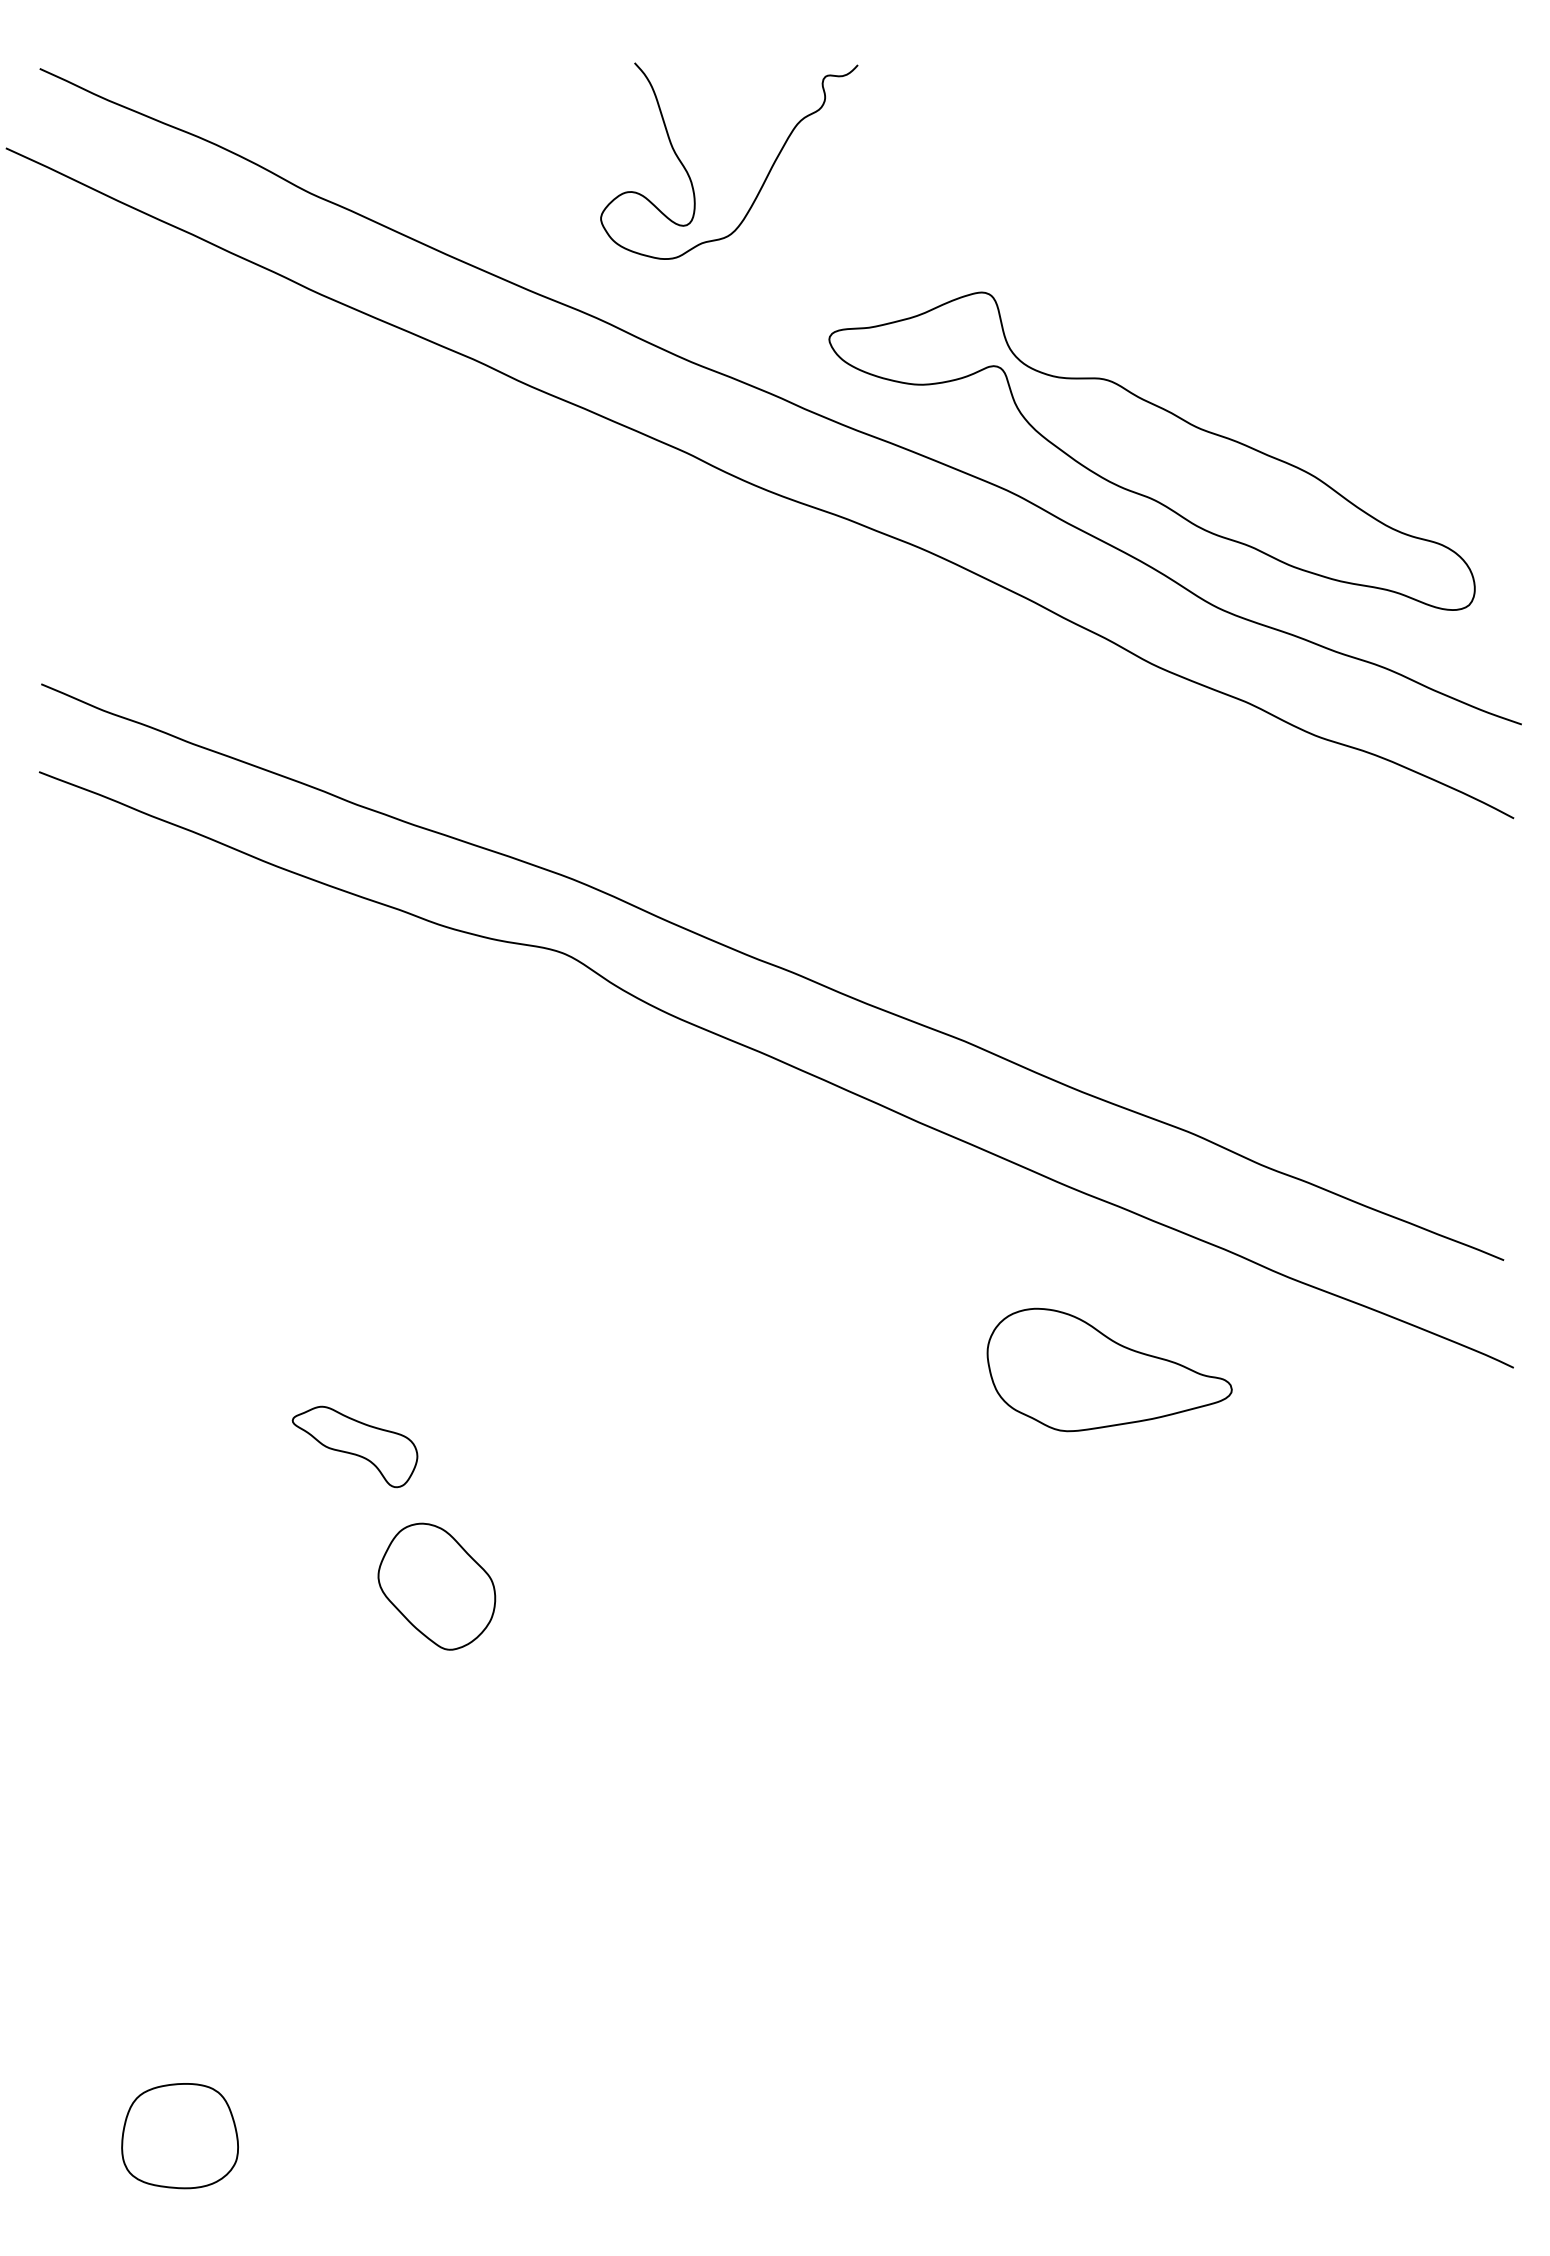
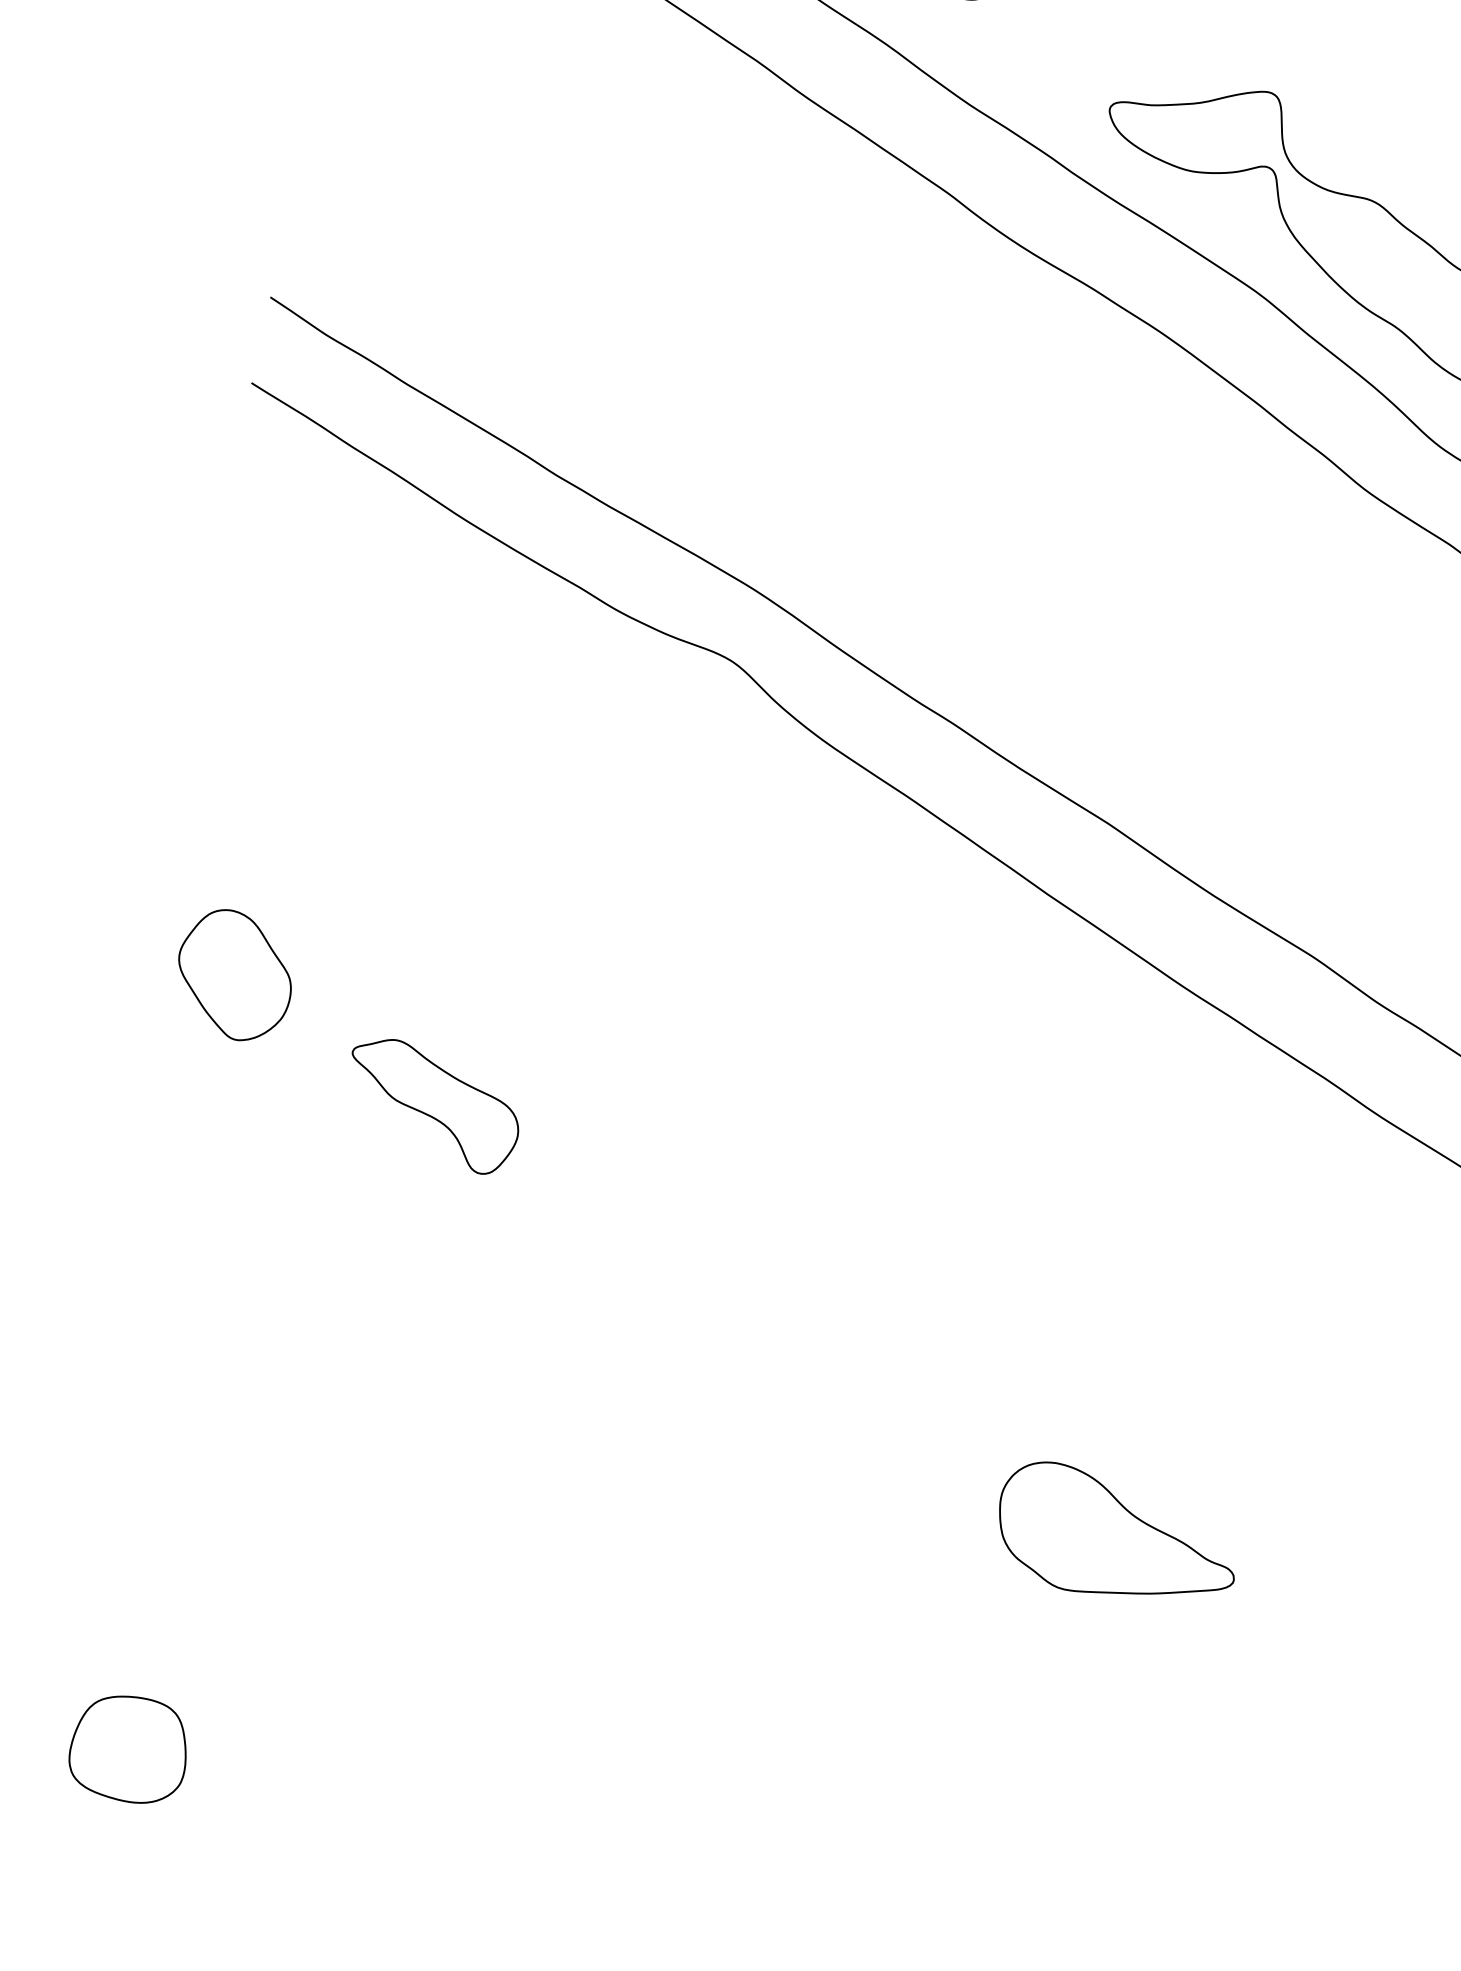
part: (1109, 1369) -> (1117, 1536), moved
part: (354, 1446) -> (432, 1105), size x1.43
part: (436, 1586) -> (234, 975), moved

